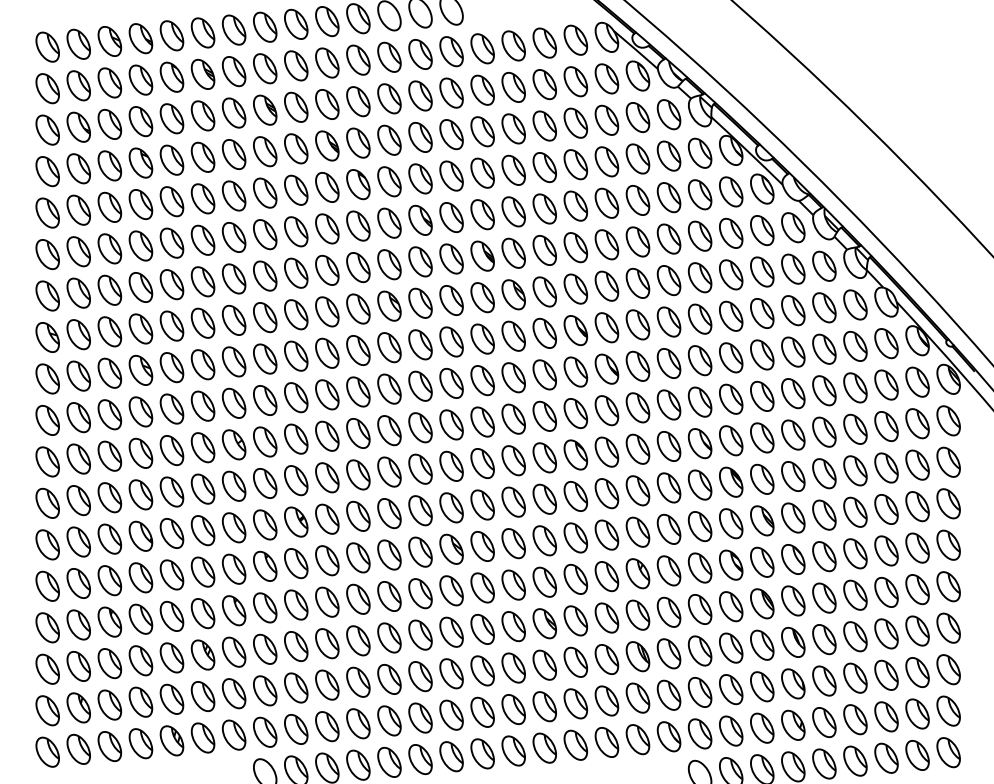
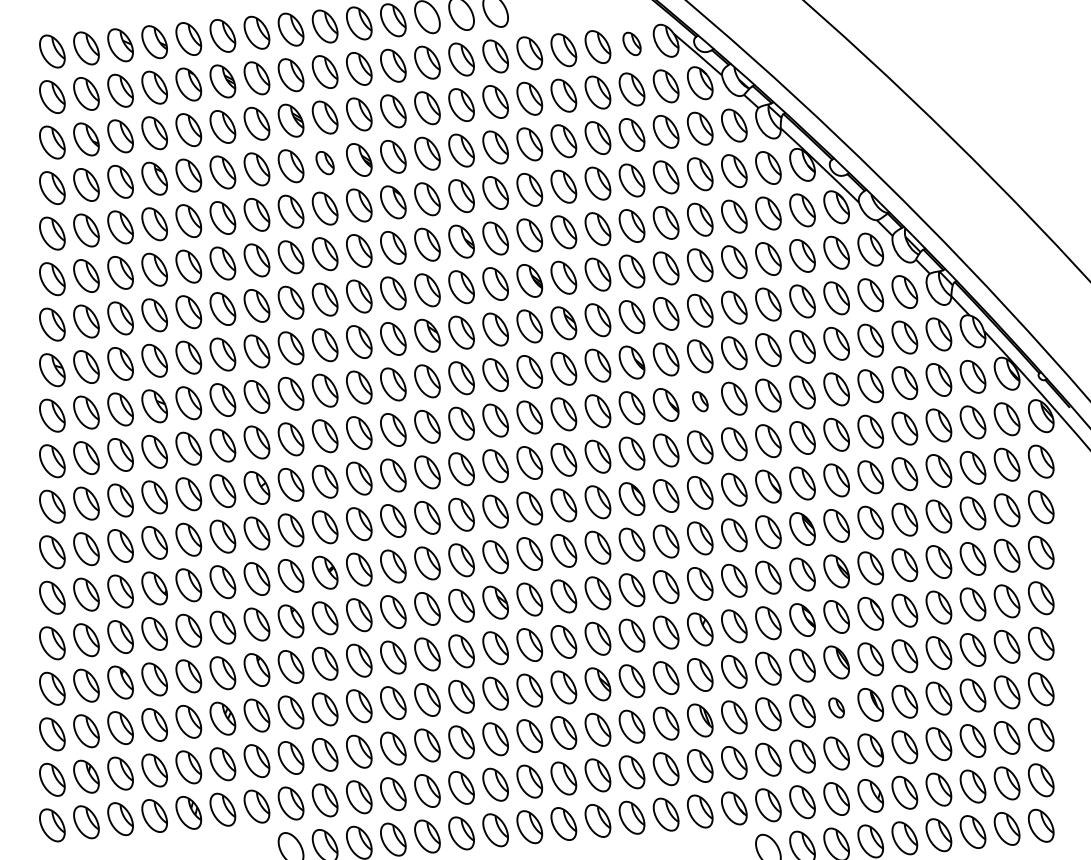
part: (575, 39) -> (631, 43), size x0.7
part: (295, 148) -> (324, 162), size x0.7
part: (638, 366) -> (700, 401), size x0.6
part: (762, 644) -> (836, 707), size x0.6

